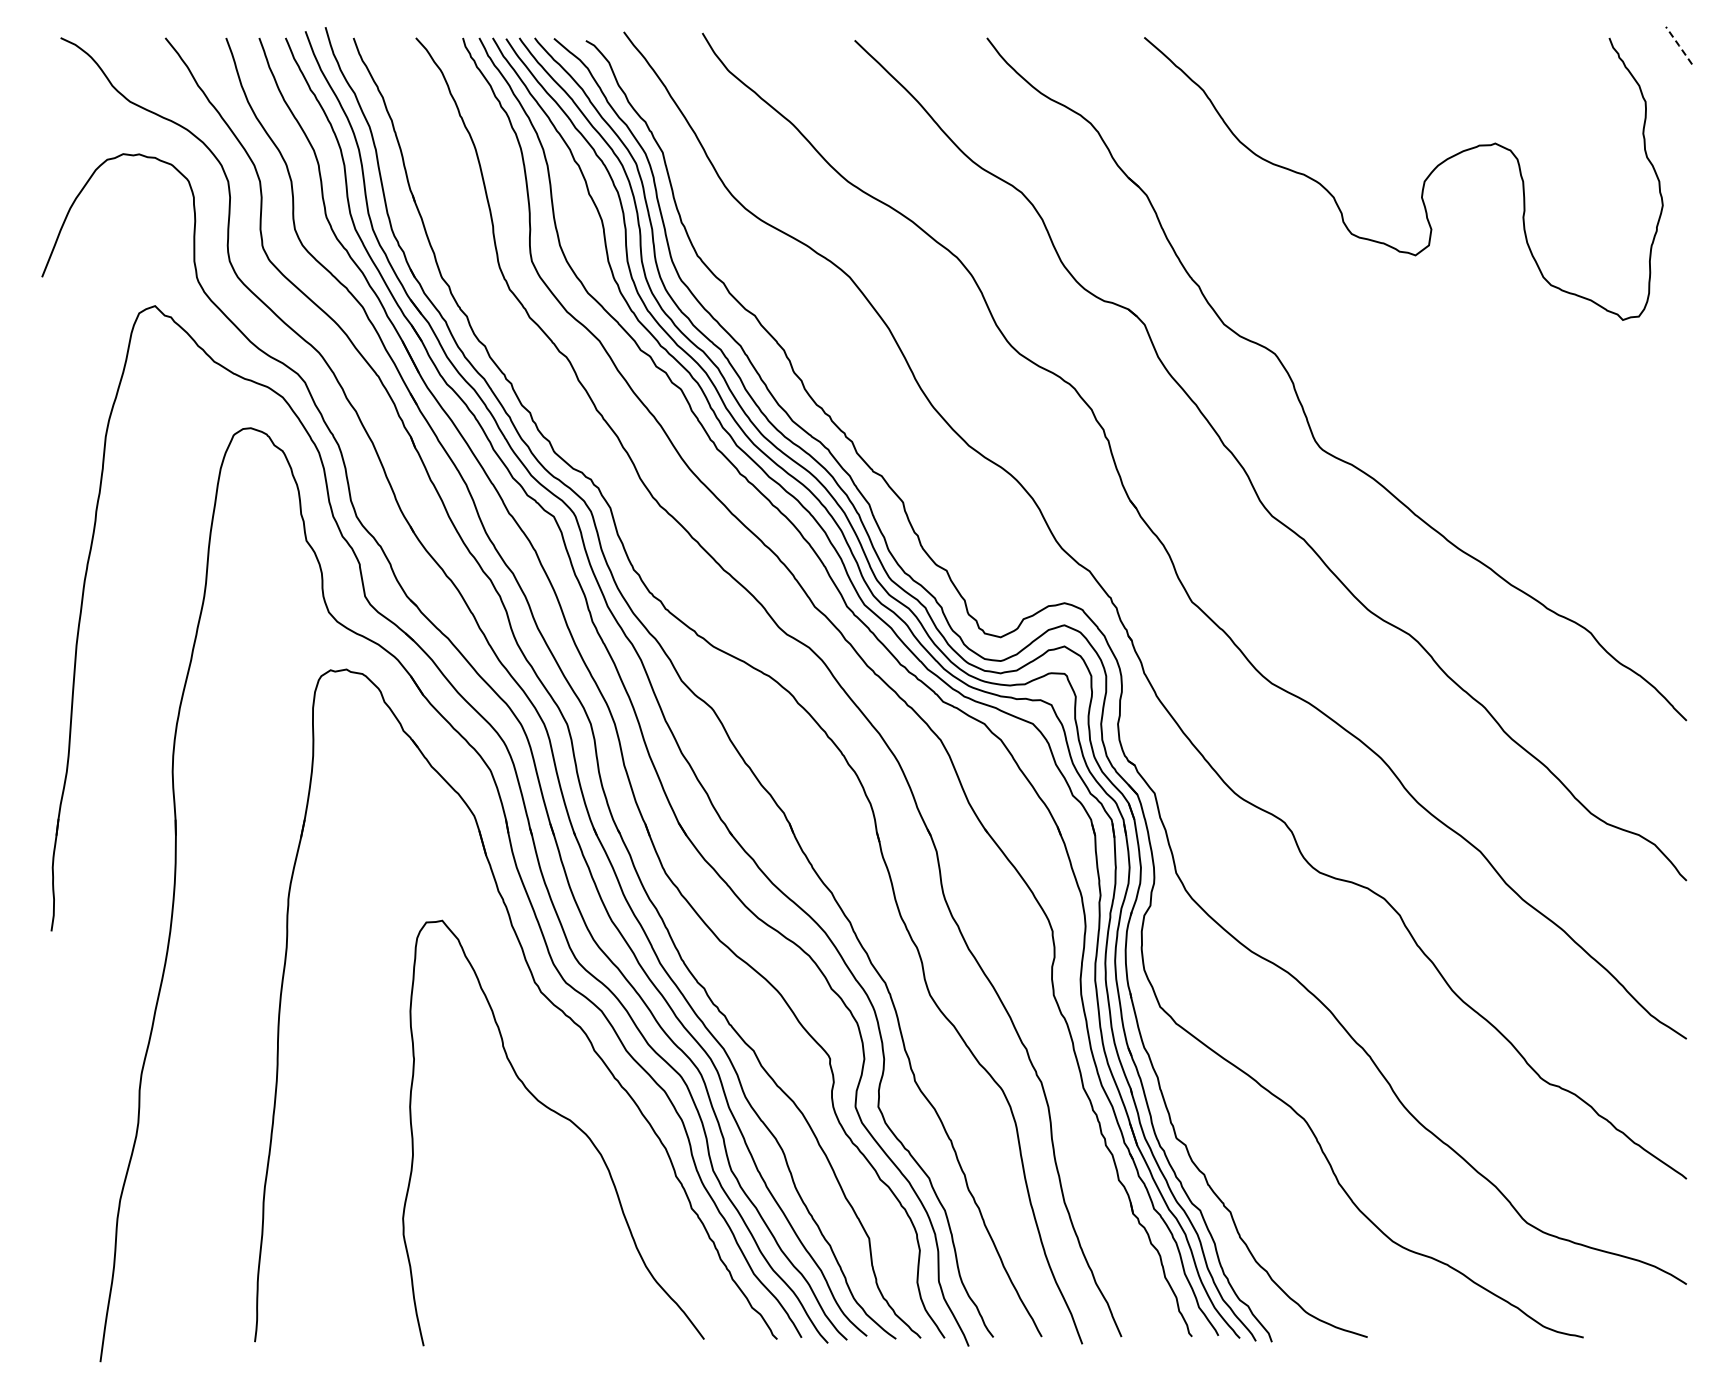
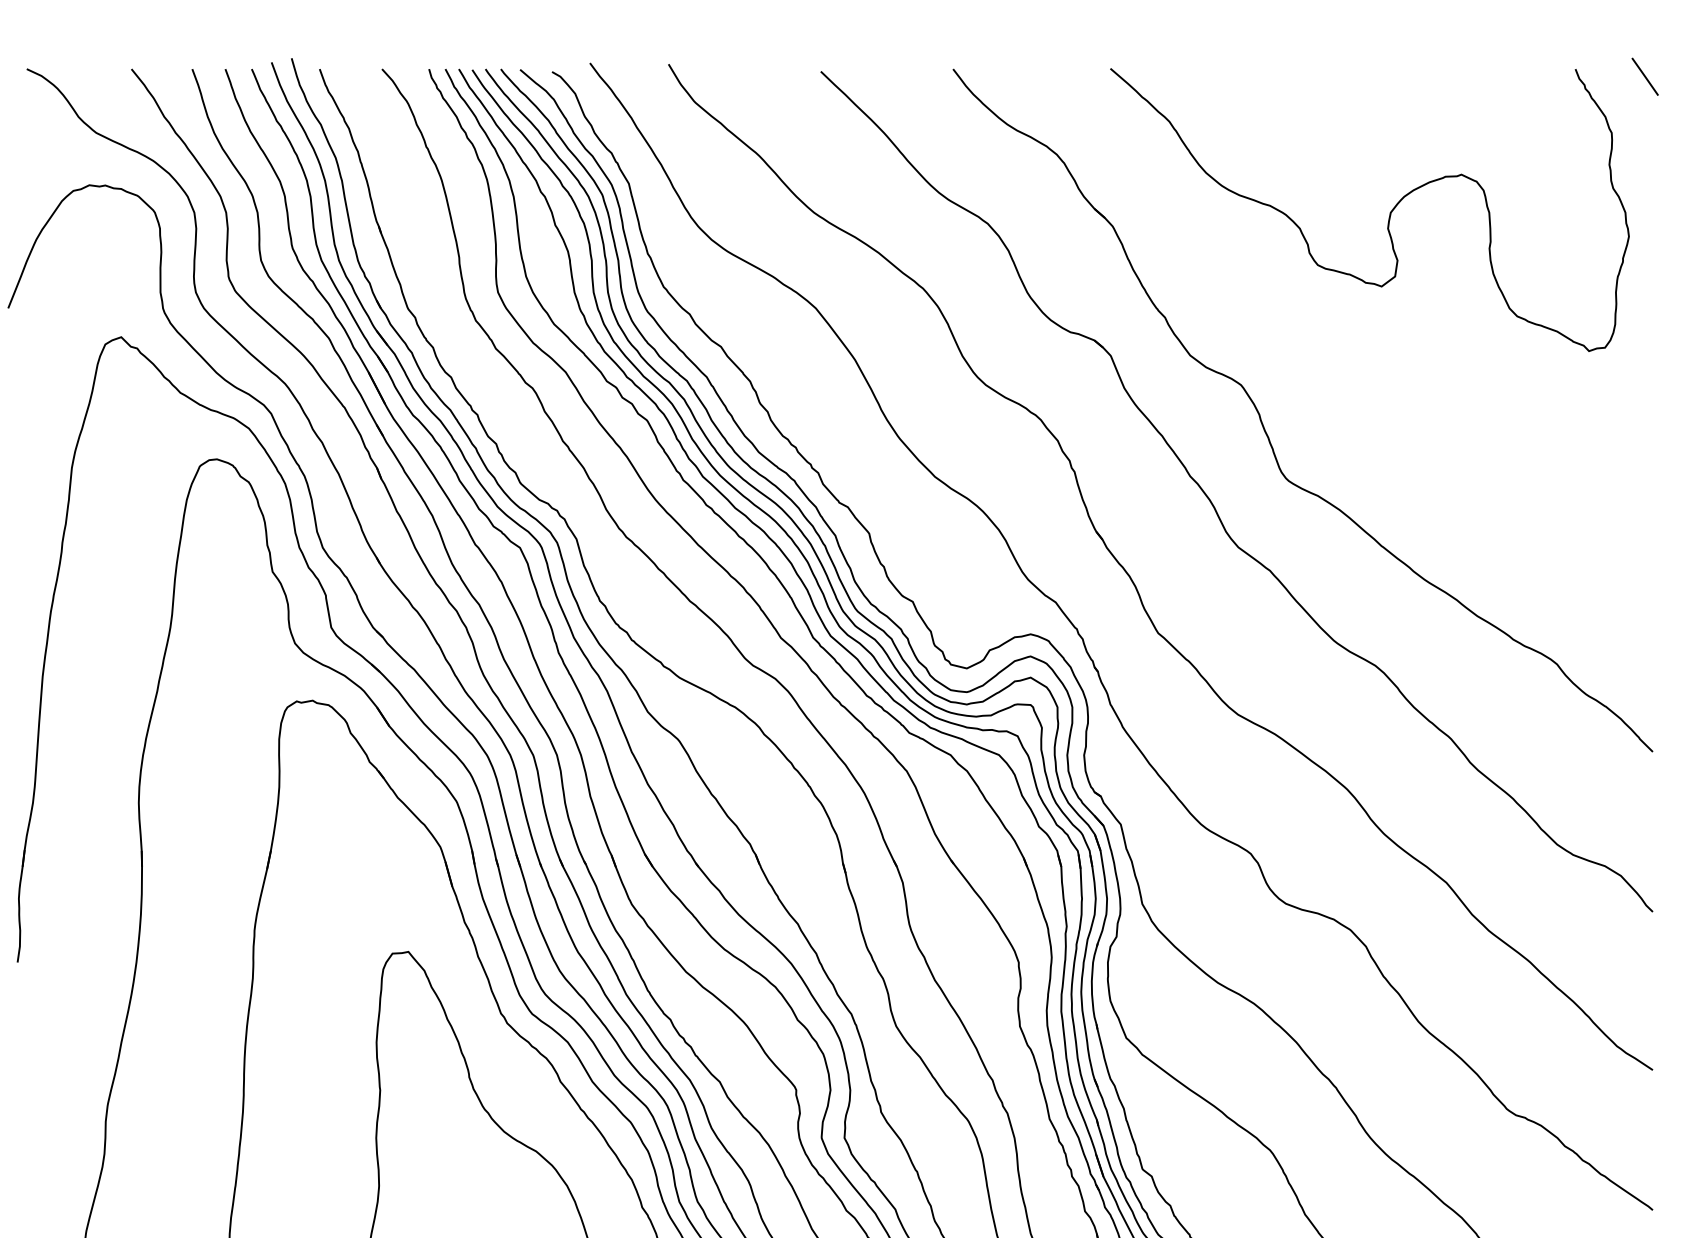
line: (1679, 45) -> (1645, 76), dashed -> solid

